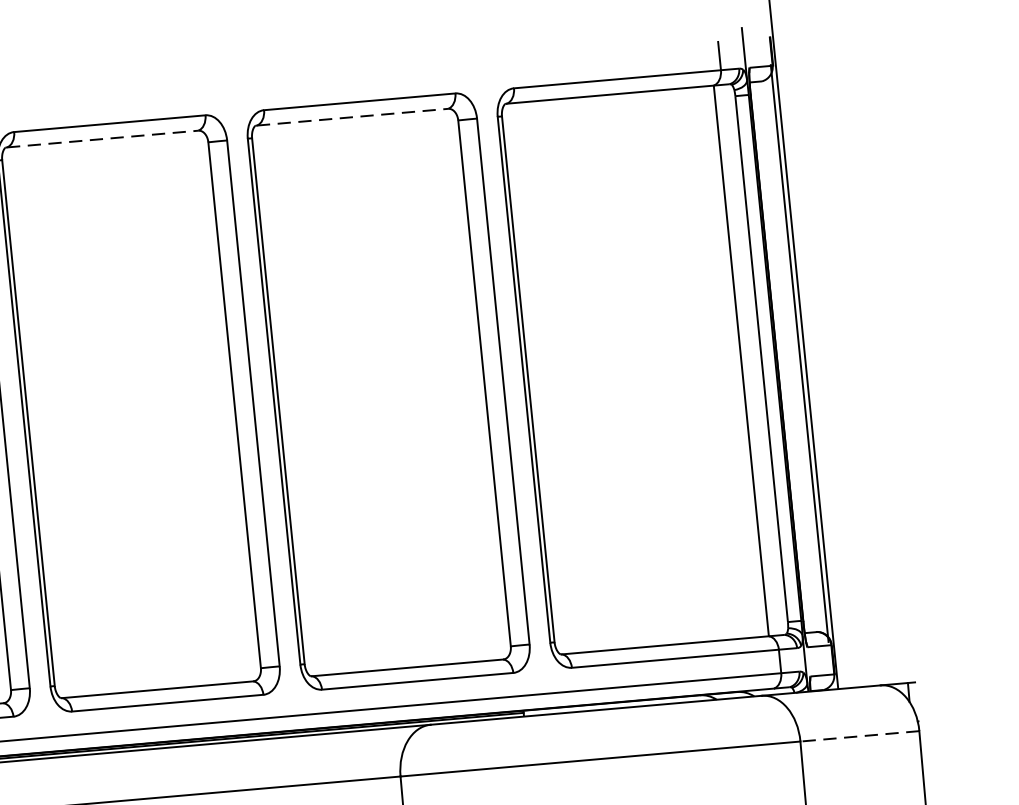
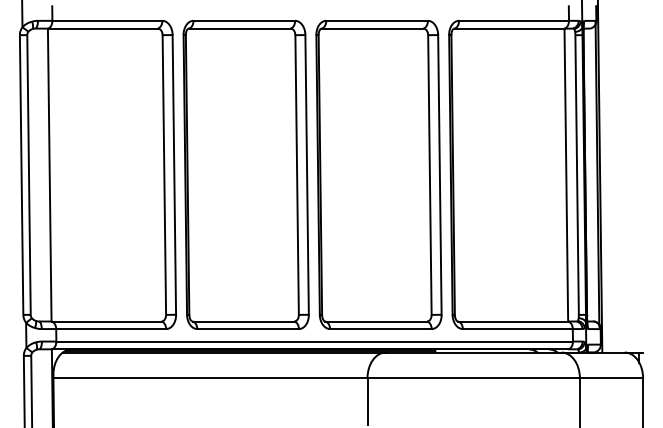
line: (352, 116) -> (372, 28), dashed -> solid
line: (102, 138) -> (239, 28), dashed -> solid
line: (859, 736) -> (611, 378), dashed -> solid

